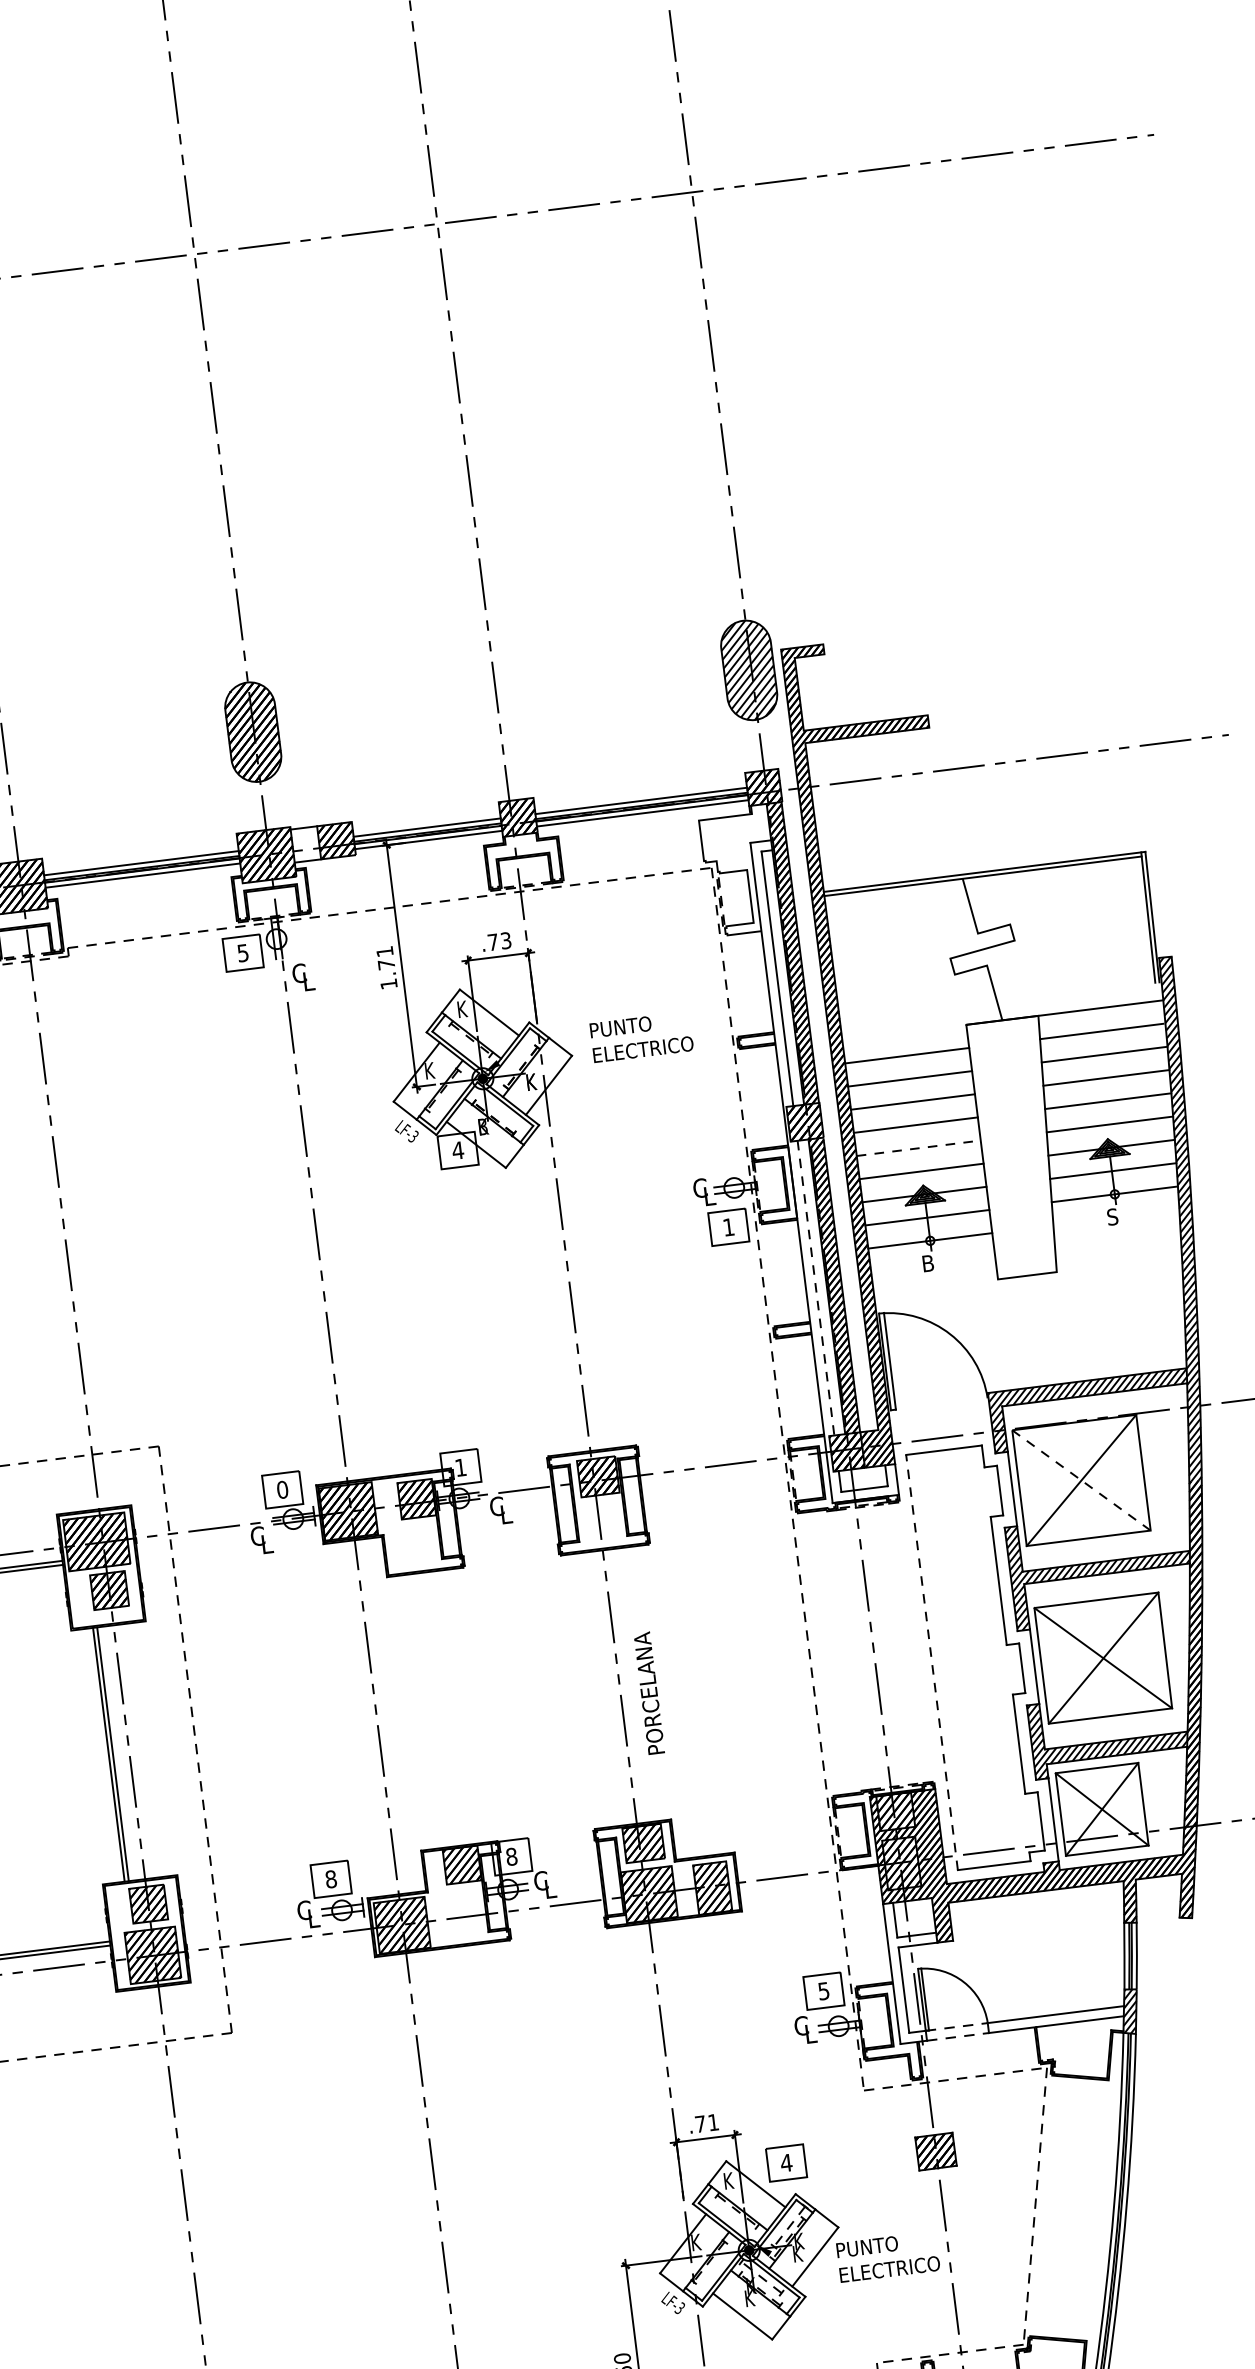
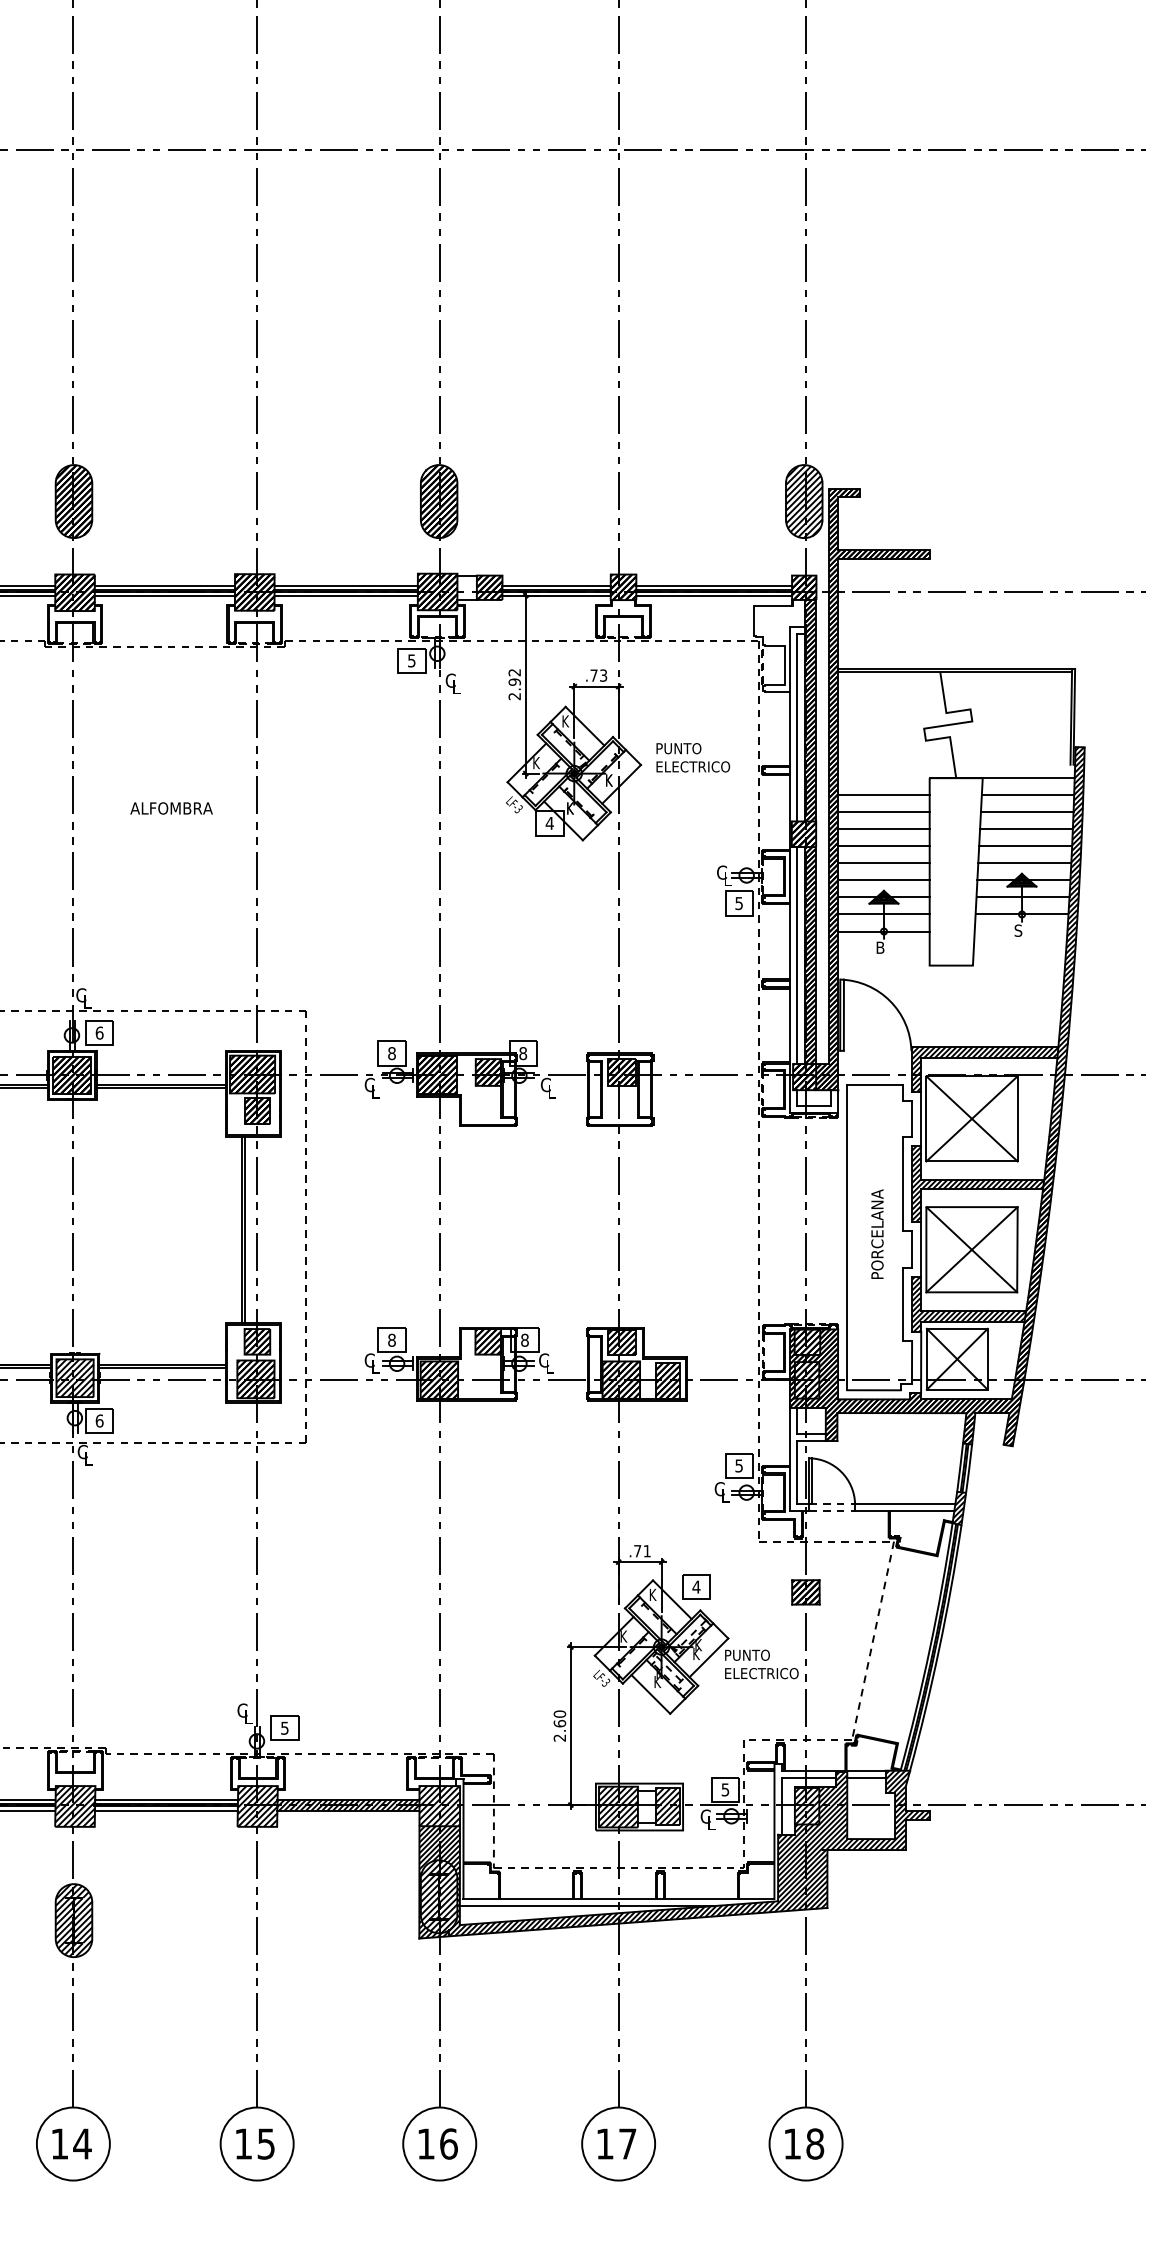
text: (386, 967) -> (514, 684), 1.71 -> 2.92
text: (483, 1126) -> (570, 808), B -> K
line: (919, 1148) -> (884, 863), dashed -> solid
text: (727, 1227) -> (738, 903), 1 -> 5
line: (815, 1289) -> (796, 956), dashed -> solid
text: (461, 1467) -> (523, 1053), 1 -> 8
line: (1082, 1481) -> (972, 1119), dashed -> solid
text: (281, 1489) -> (391, 1053), 0 -> 8
line: (932, 1662) -> (847, 1237), dashed -> solid
text: (649, 1692) -> (877, 1233), moved

